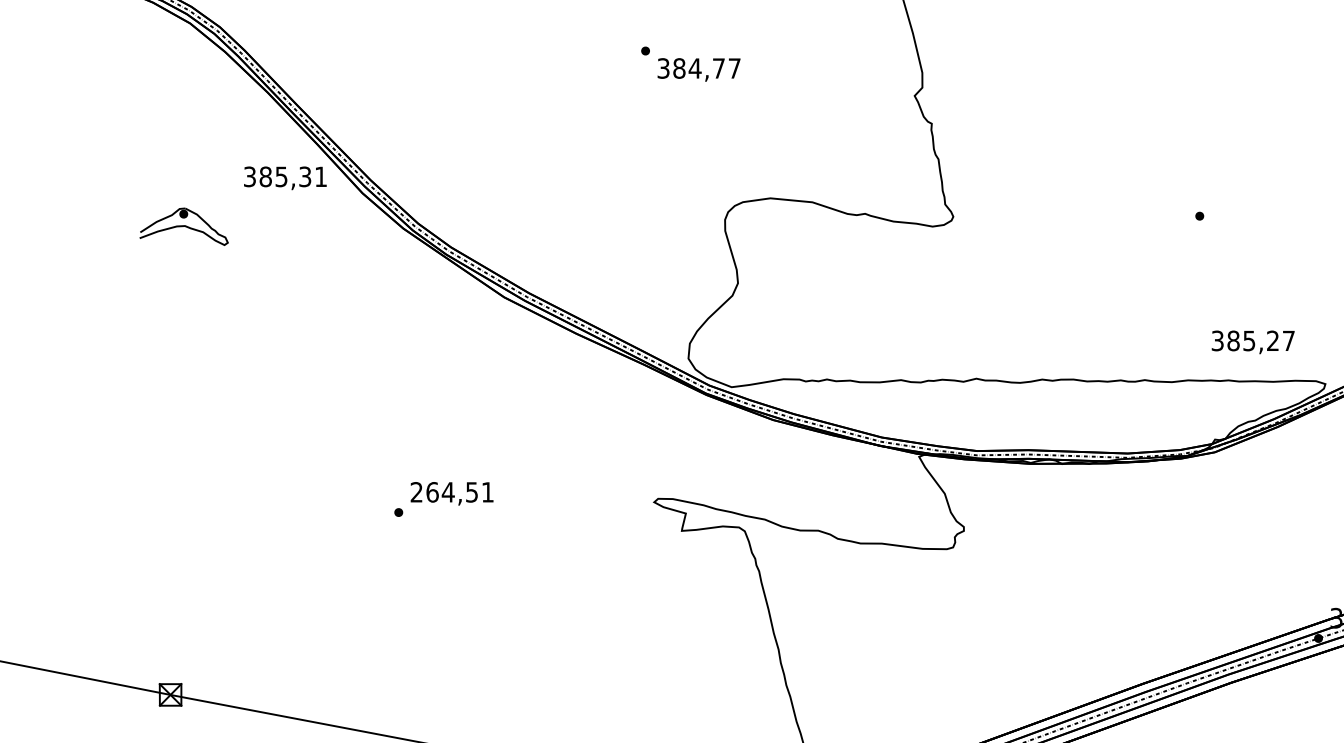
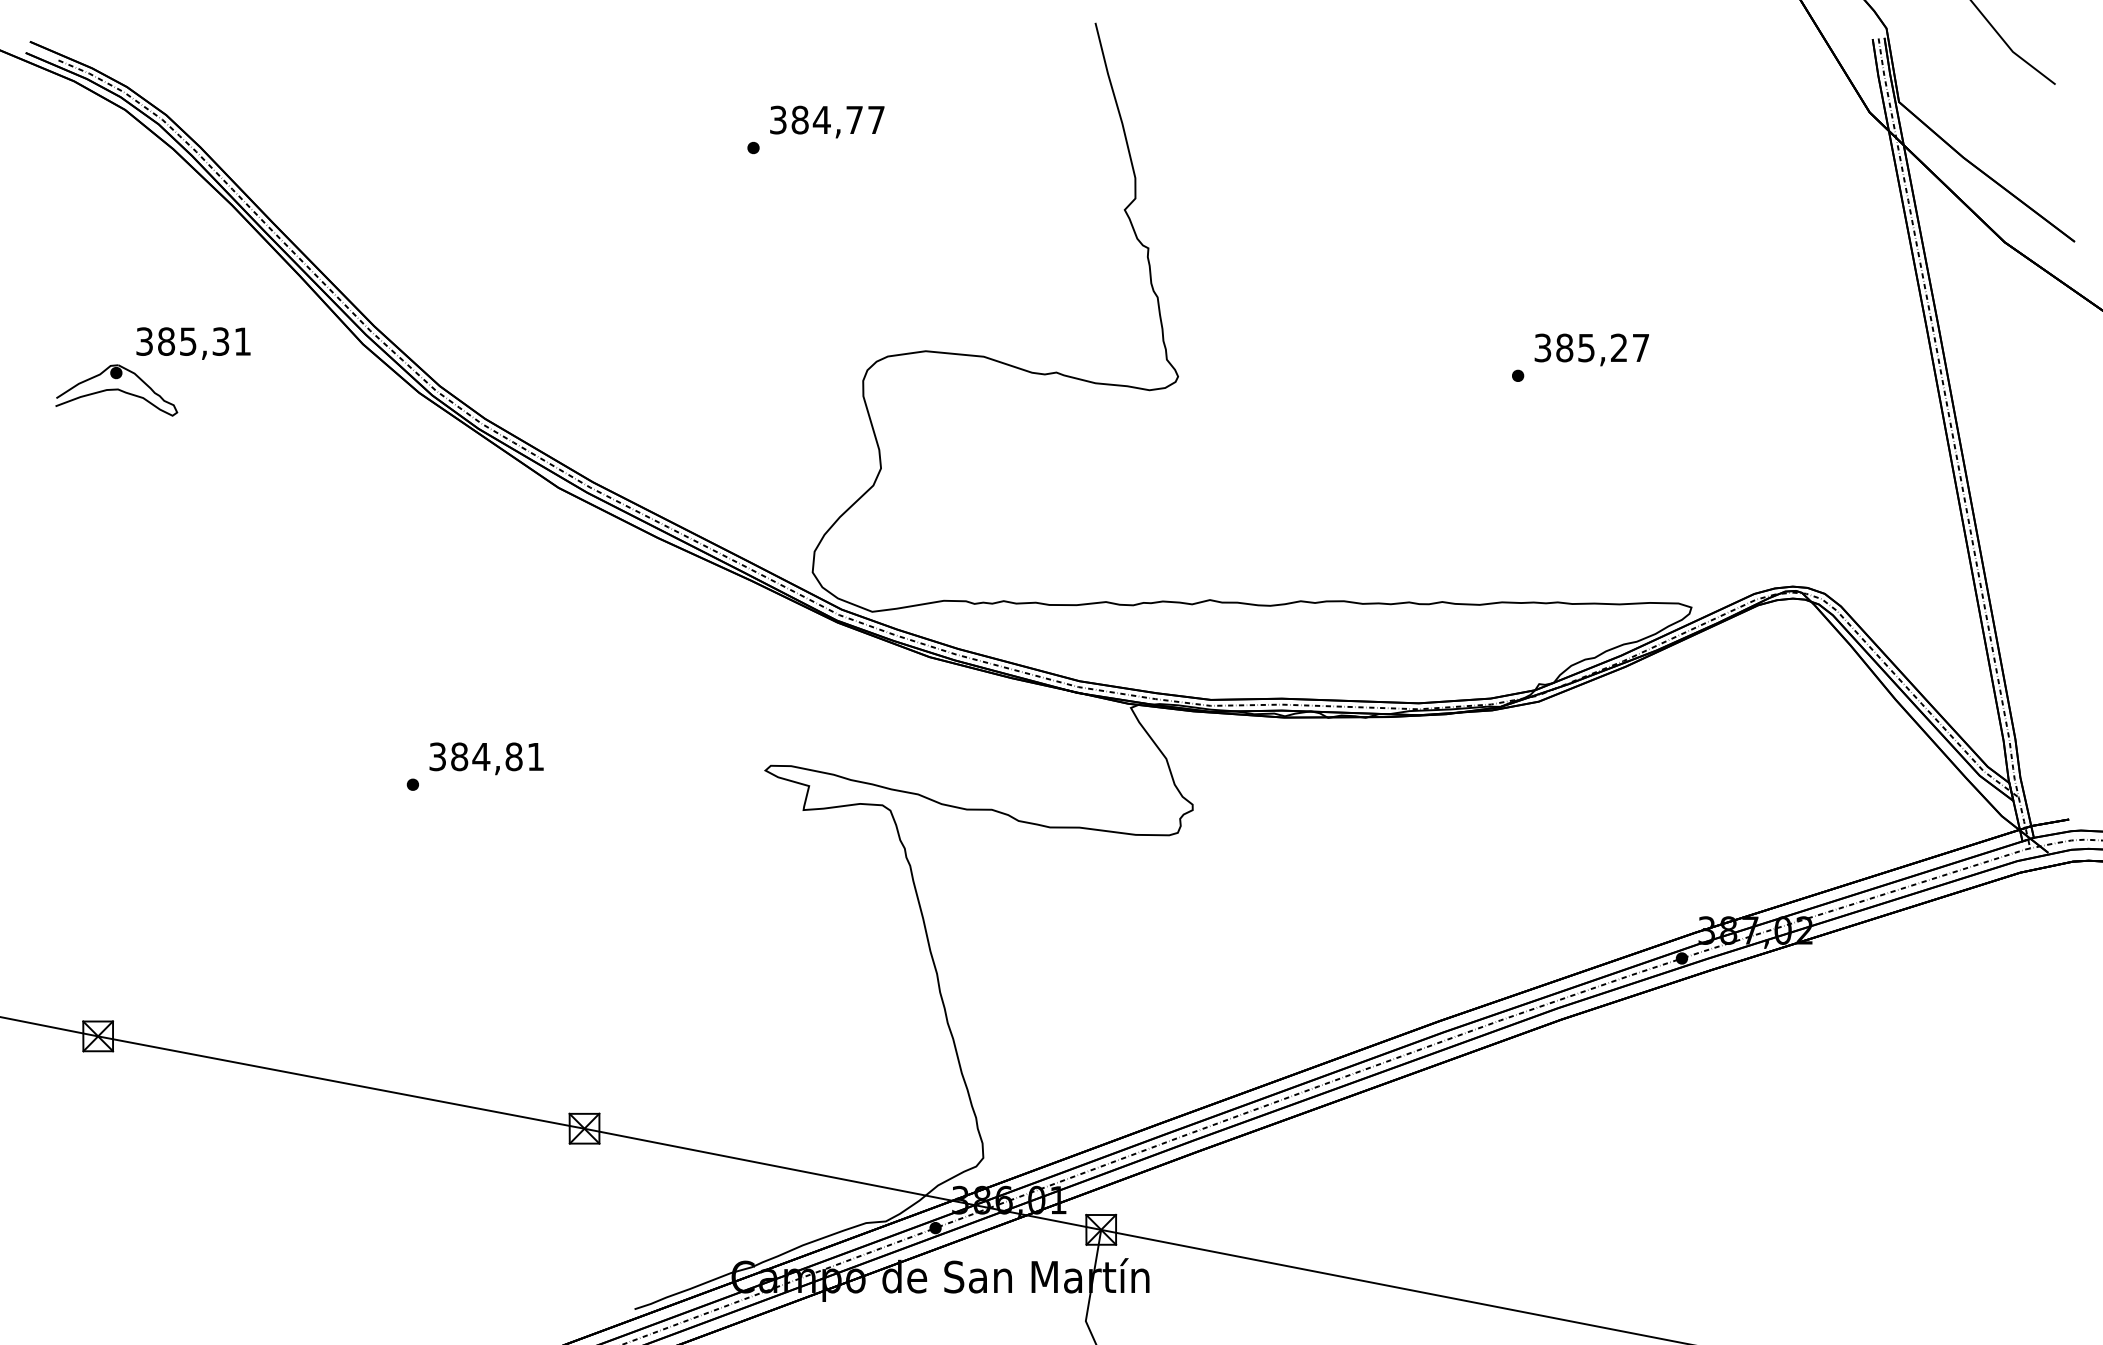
text: (699, 69) -> (827, 121), moved
text: (285, 178) -> (193, 343), moved
text: (1252, 342) -> (1591, 349), moved
text: (444, 492) -> (475, 756), 264,51 -> 384,81

